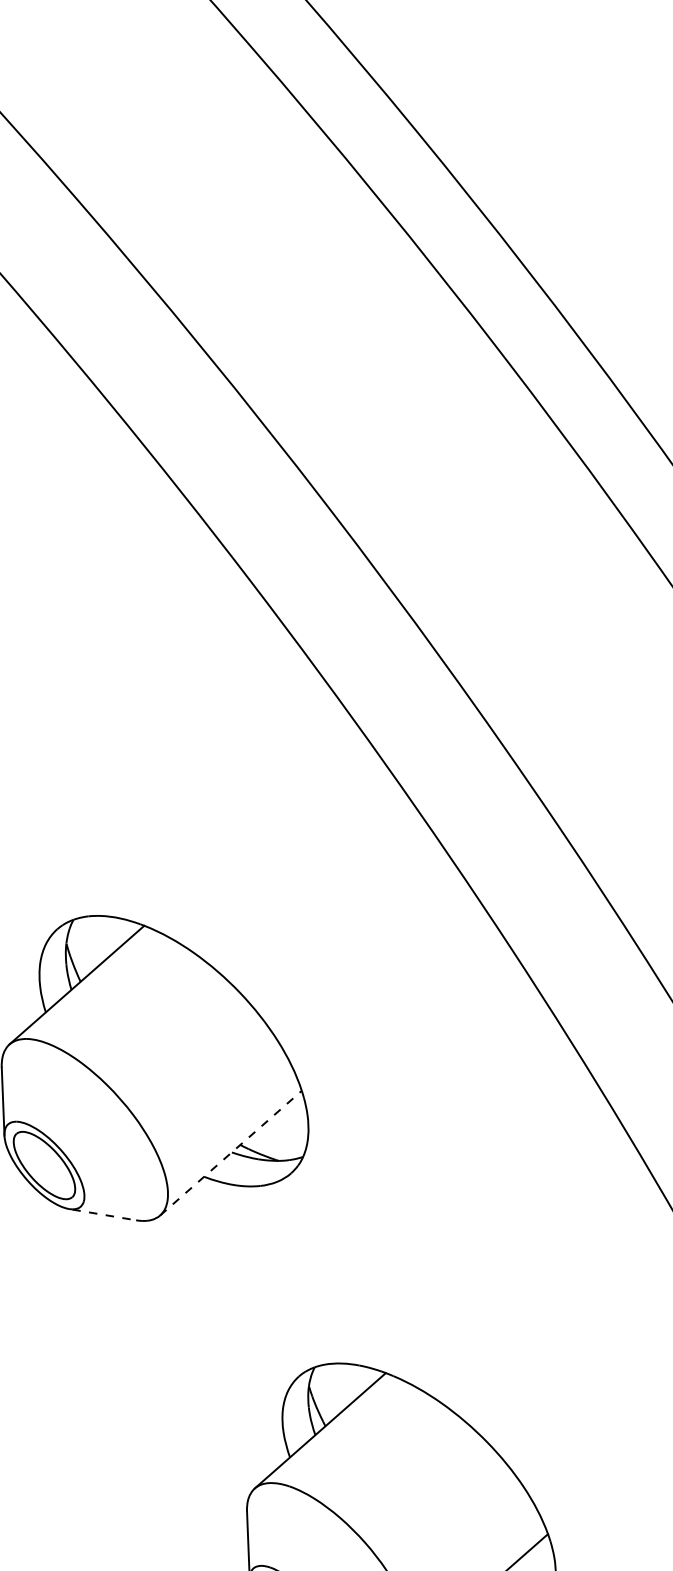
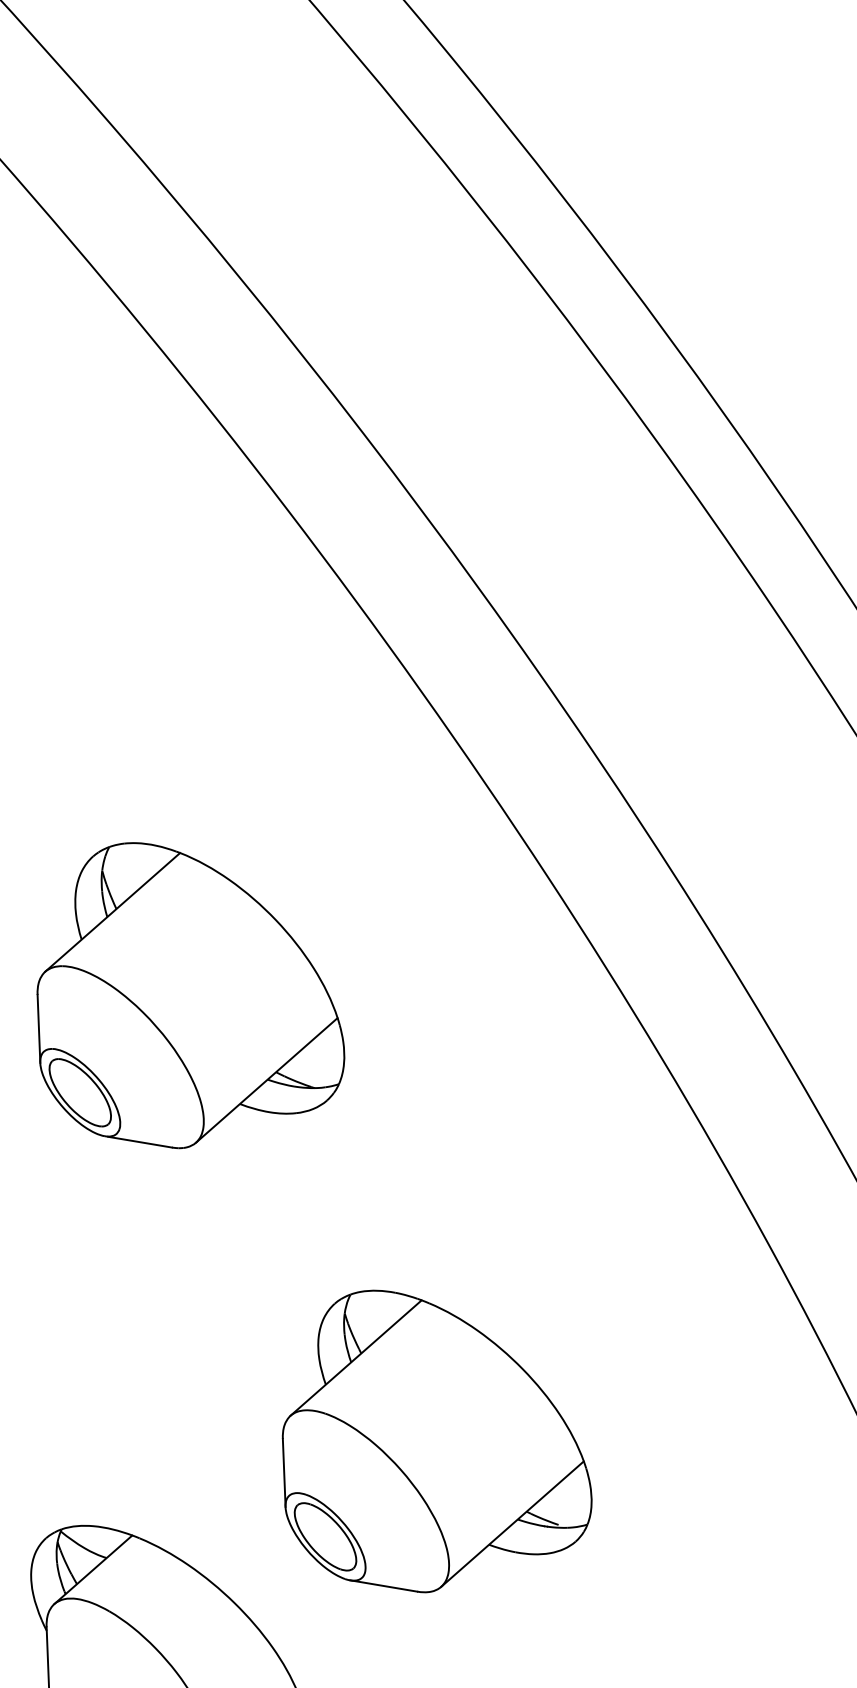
line: (231, 1153) -> (267, 1080), dashed -> solid
line: (104, 1215) -> (140, 1142), dashed -> solid

